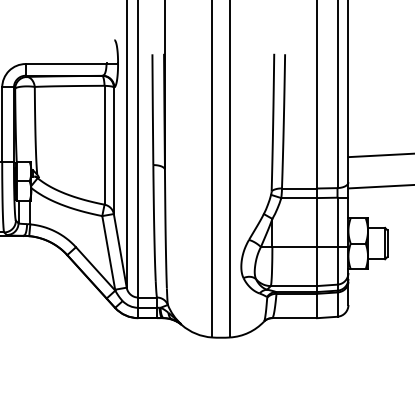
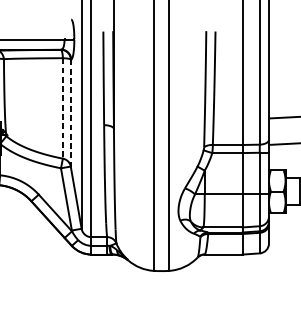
line: (104, 145) -> (62, 108), solid -> dashed
line: (113, 151) -> (70, 113), solid -> dashed

